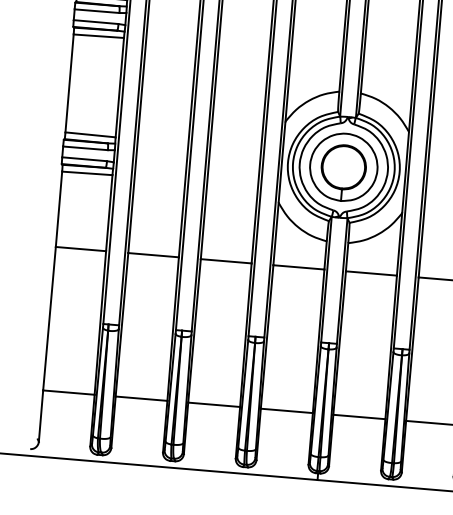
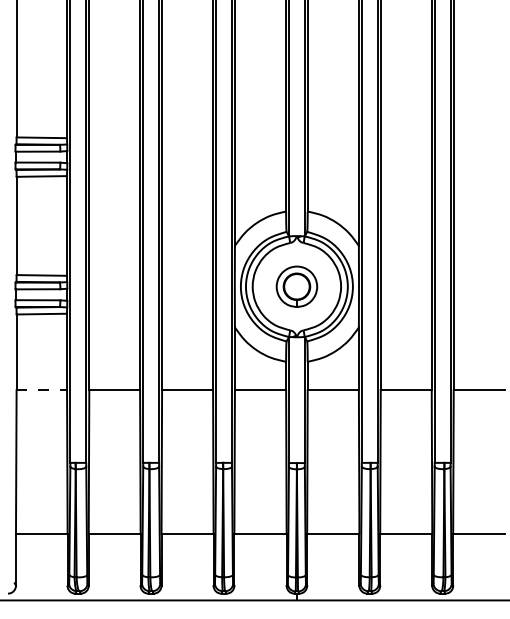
part: (343, 167) -> (296, 286), size x0.6
line: (81, 249) -> (42, 390), solid -> dashed

